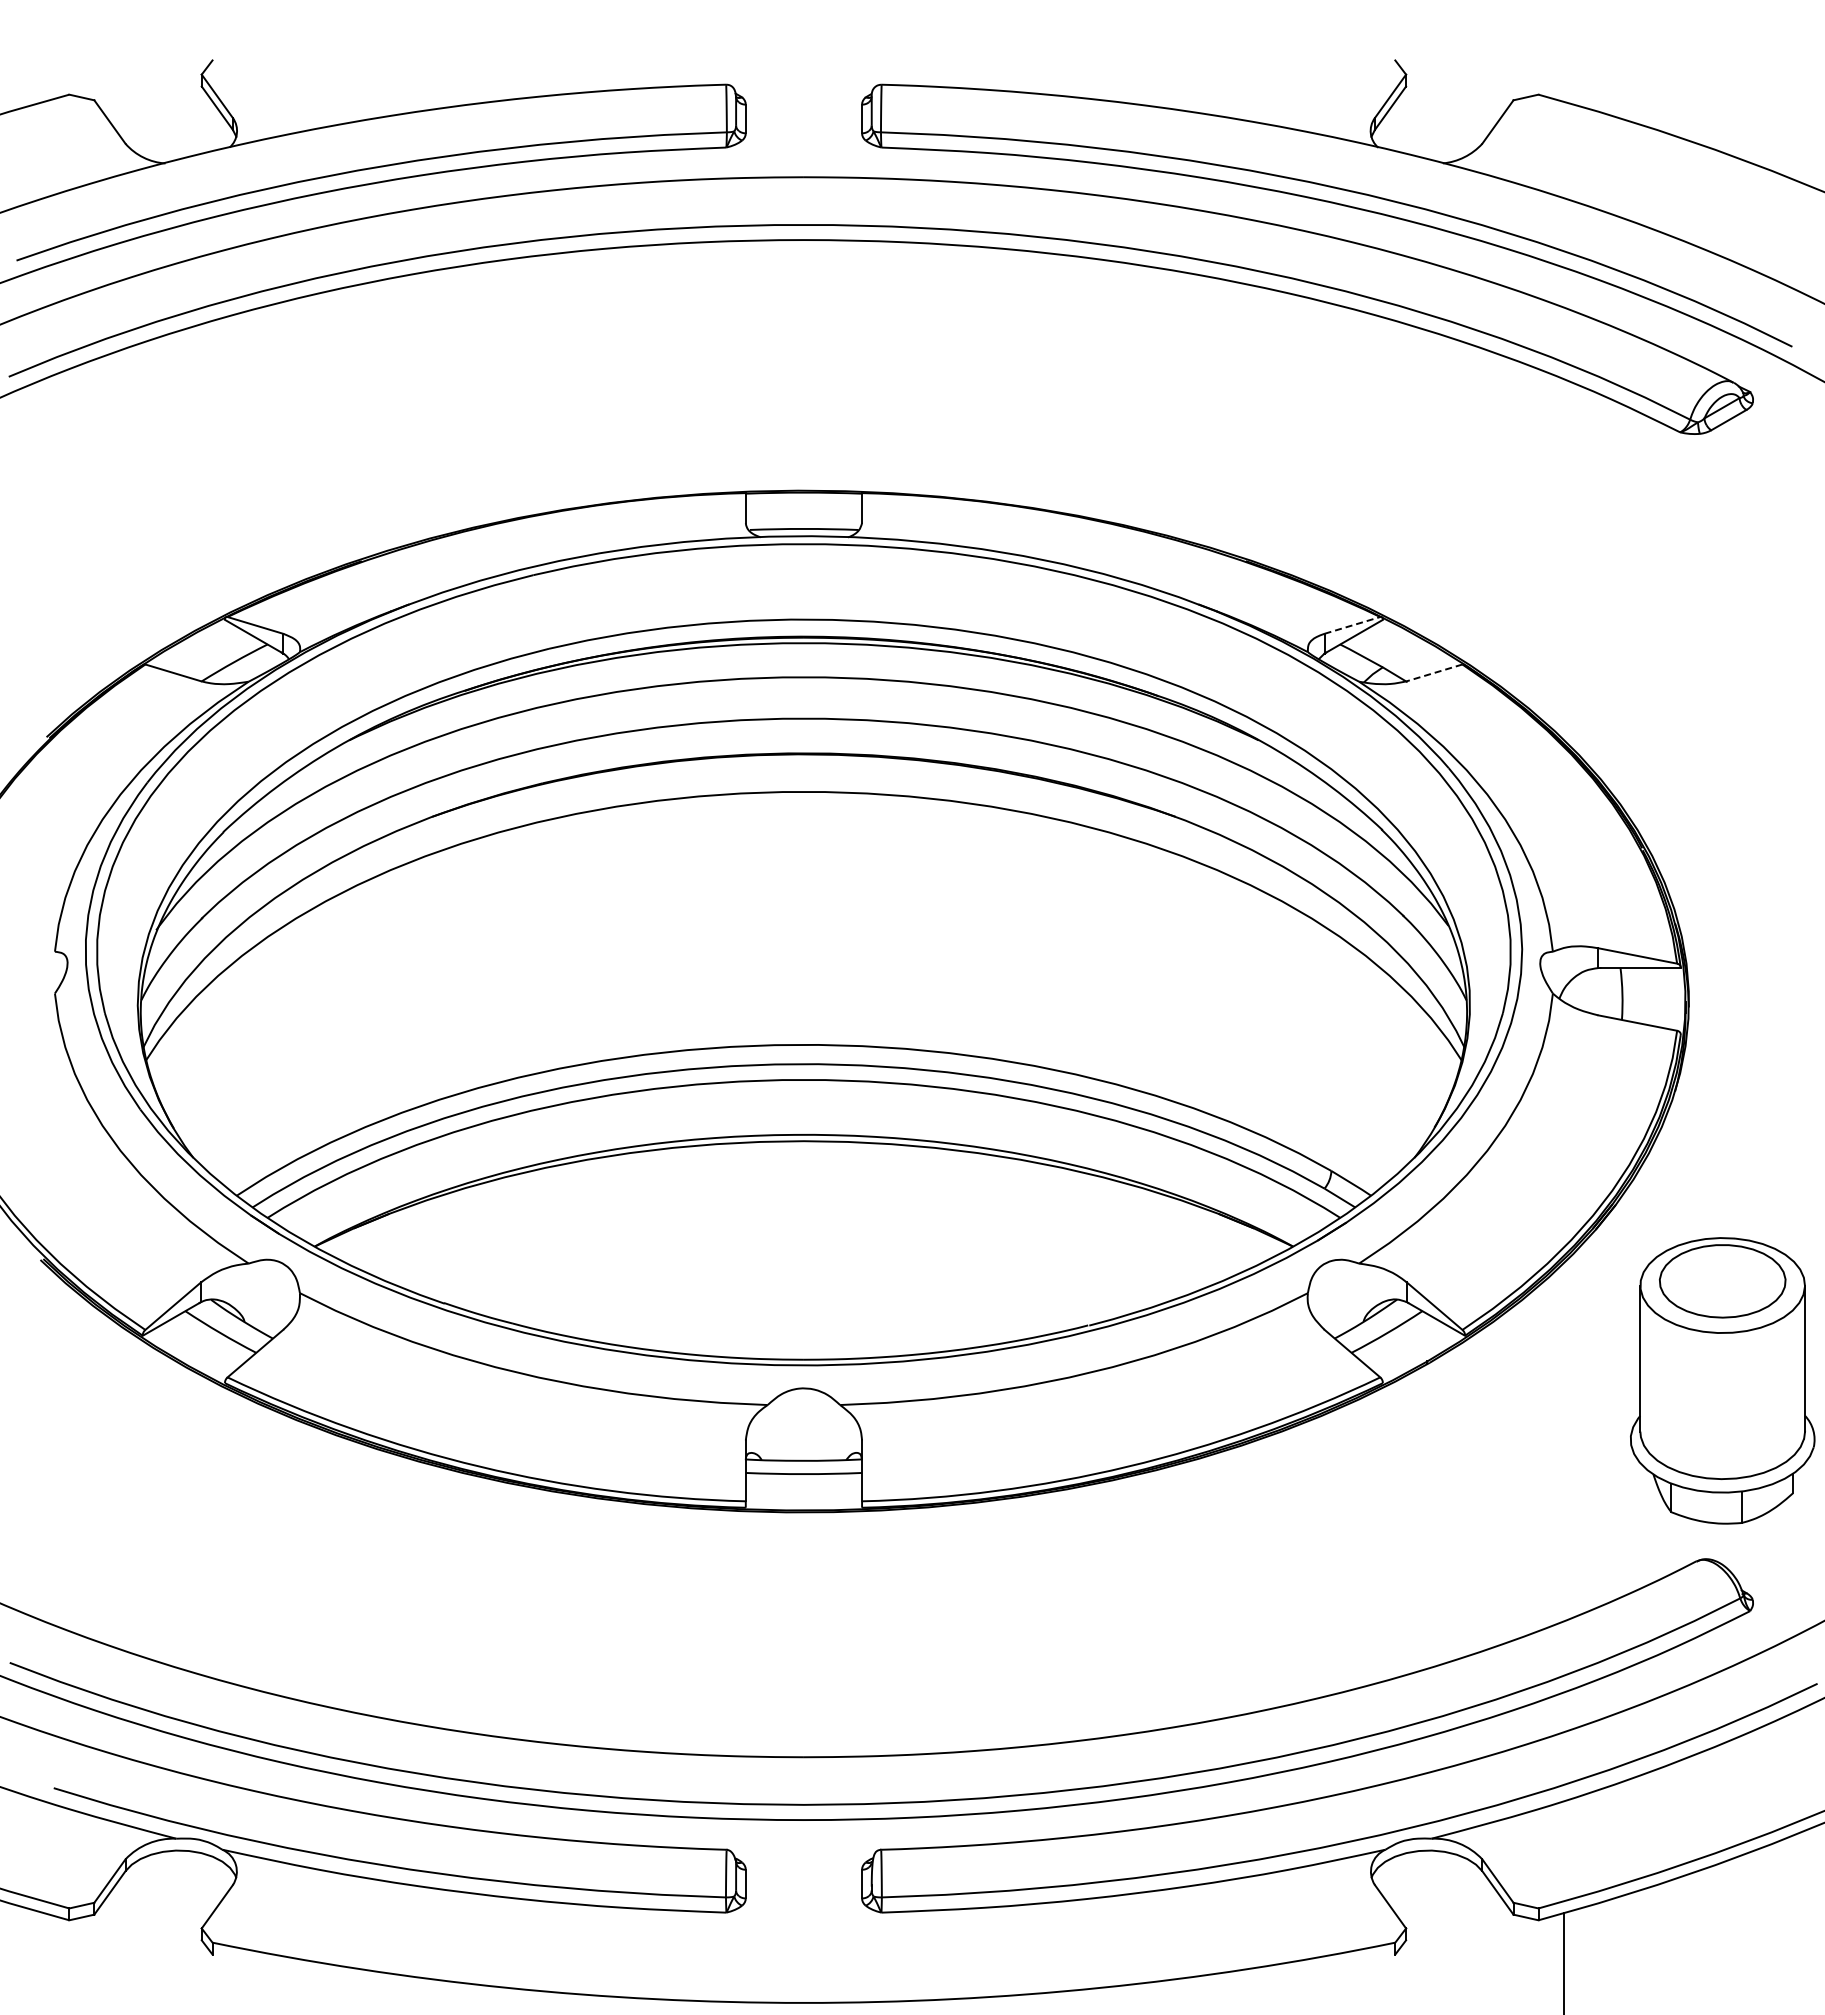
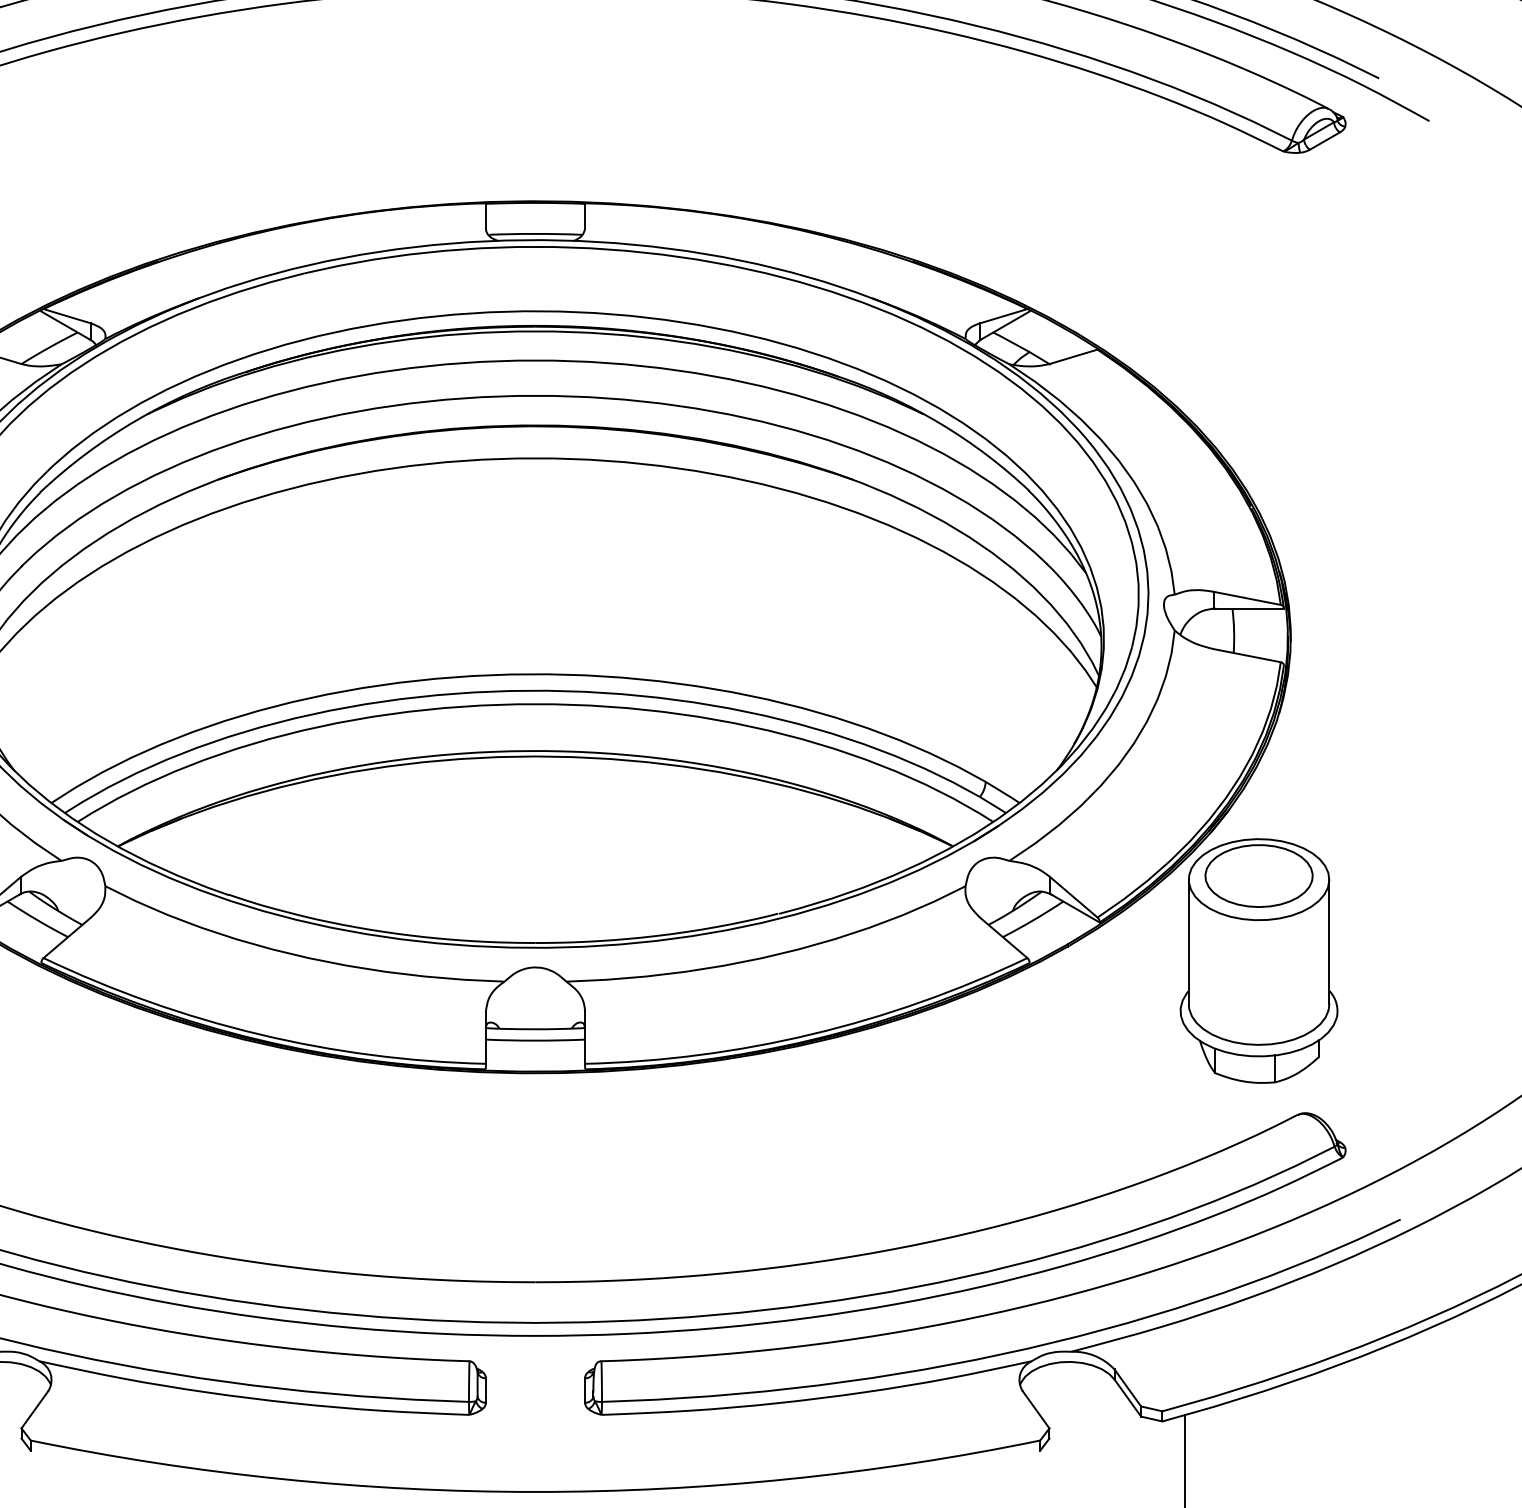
line: (1352, 625) -> (1003, 316), dashed -> solid
line: (1434, 673) -> (1073, 357), dashed -> solid
part: (1722, 1380) -> (1258, 960), moved

